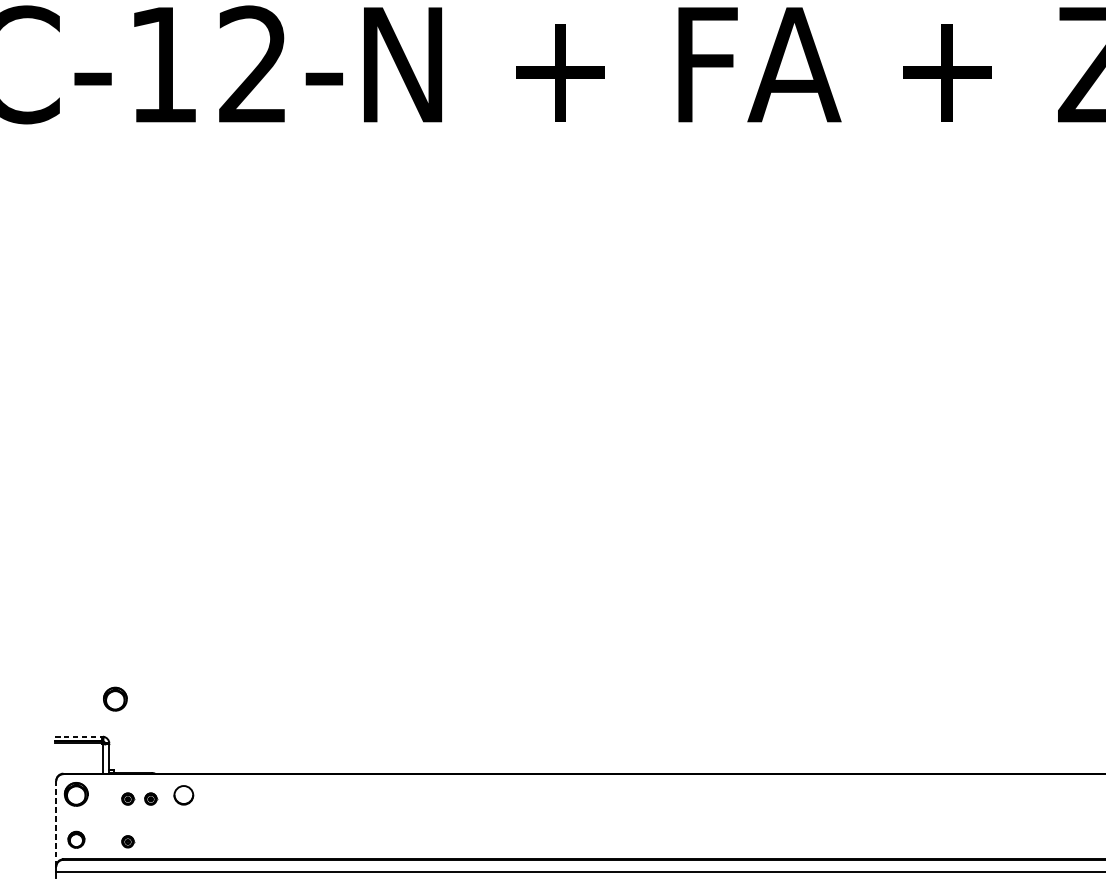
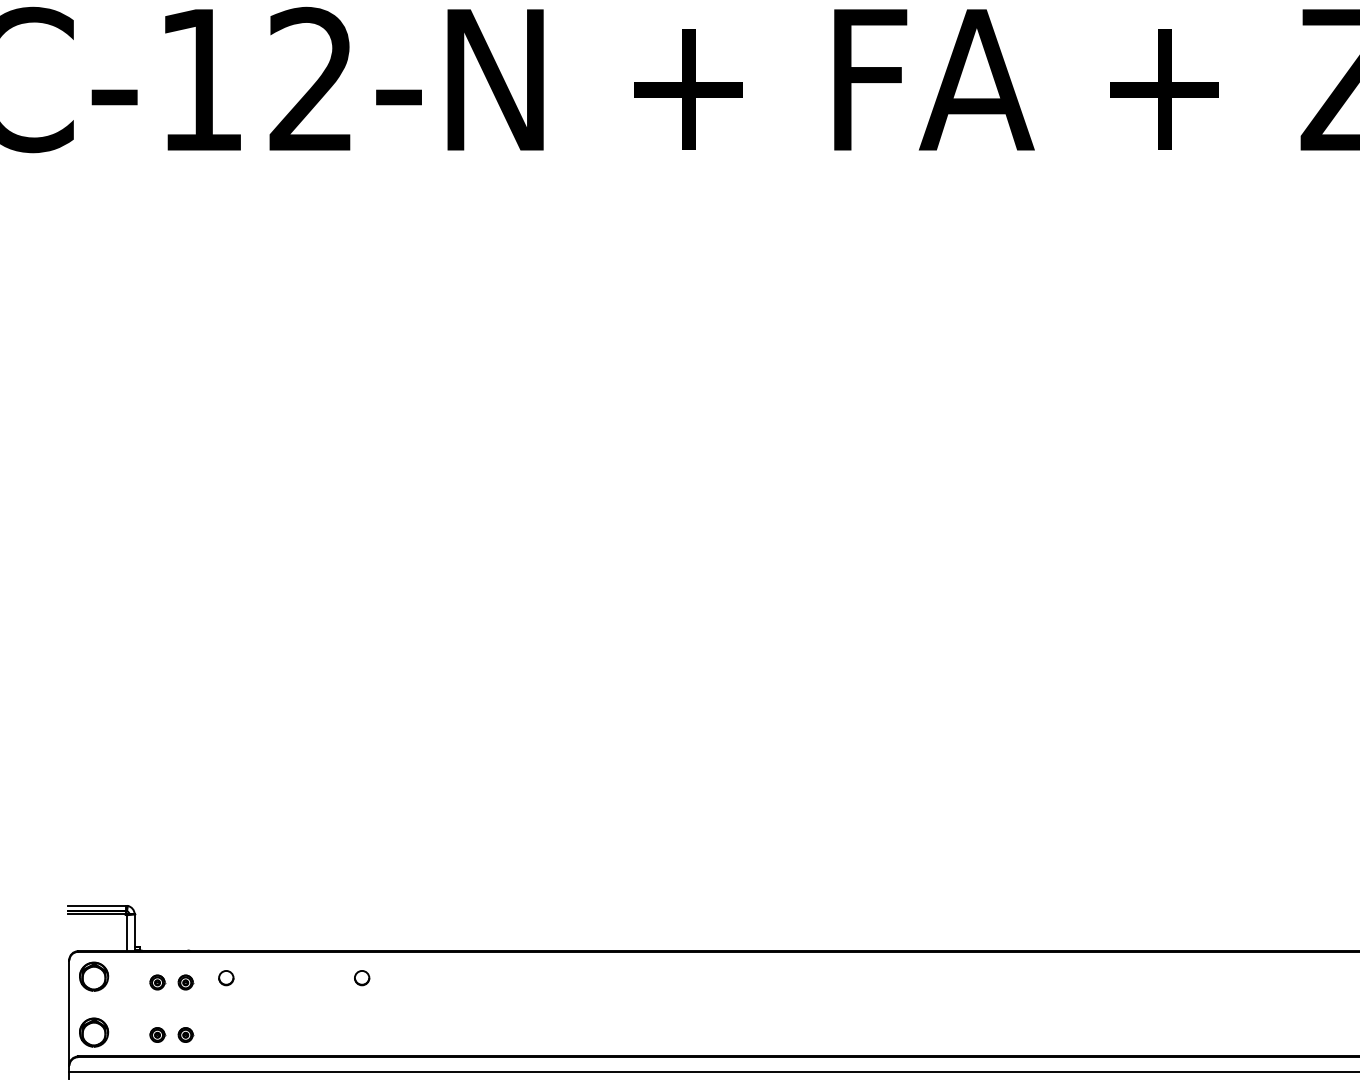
part: (115, 699) -> (142, 859), removed
line: (79, 737) -> (97, 906), dashed -> solid
part: (184, 795) -> (226, 978), size x0.62
part: (294, 795) -> (362, 978), added
line: (56, 823) -> (69, 1012), dashed -> solid
part: (76, 839) -> (94, 1032), size x1.43
part: (150, 841) -> (185, 1034), added

